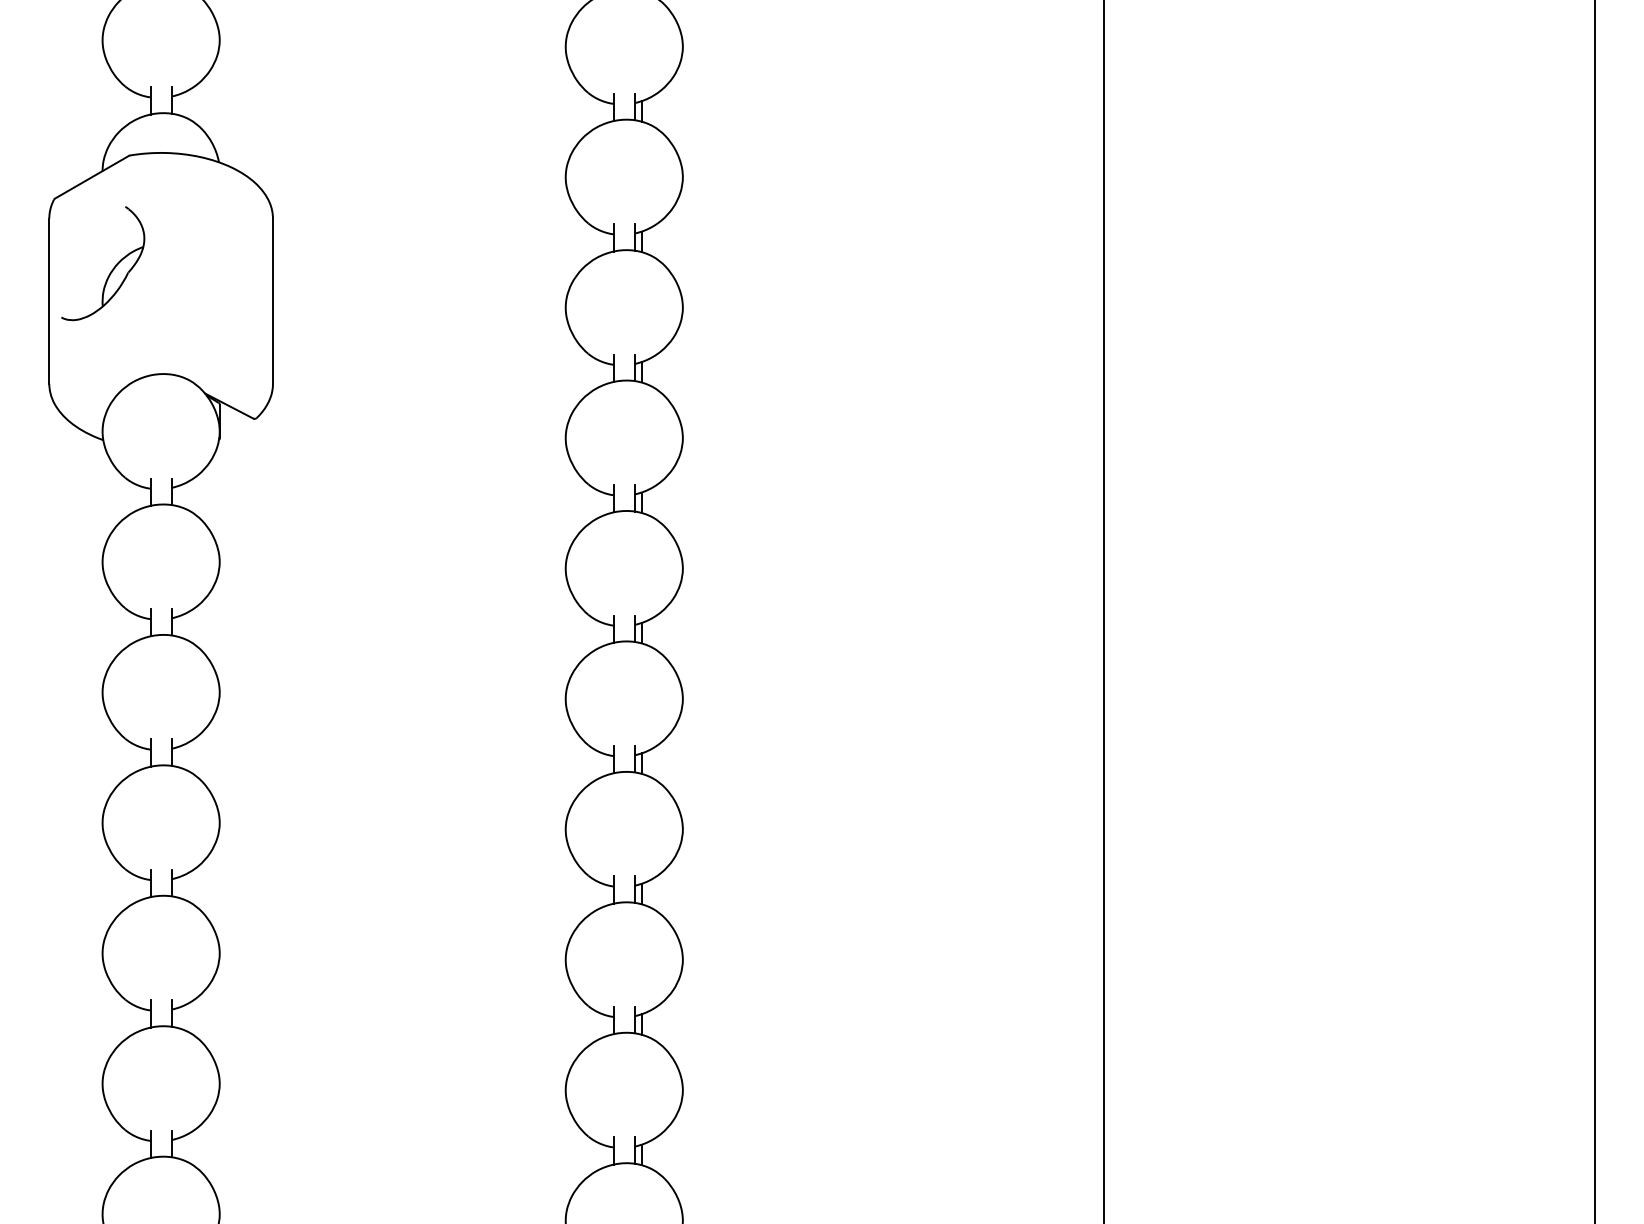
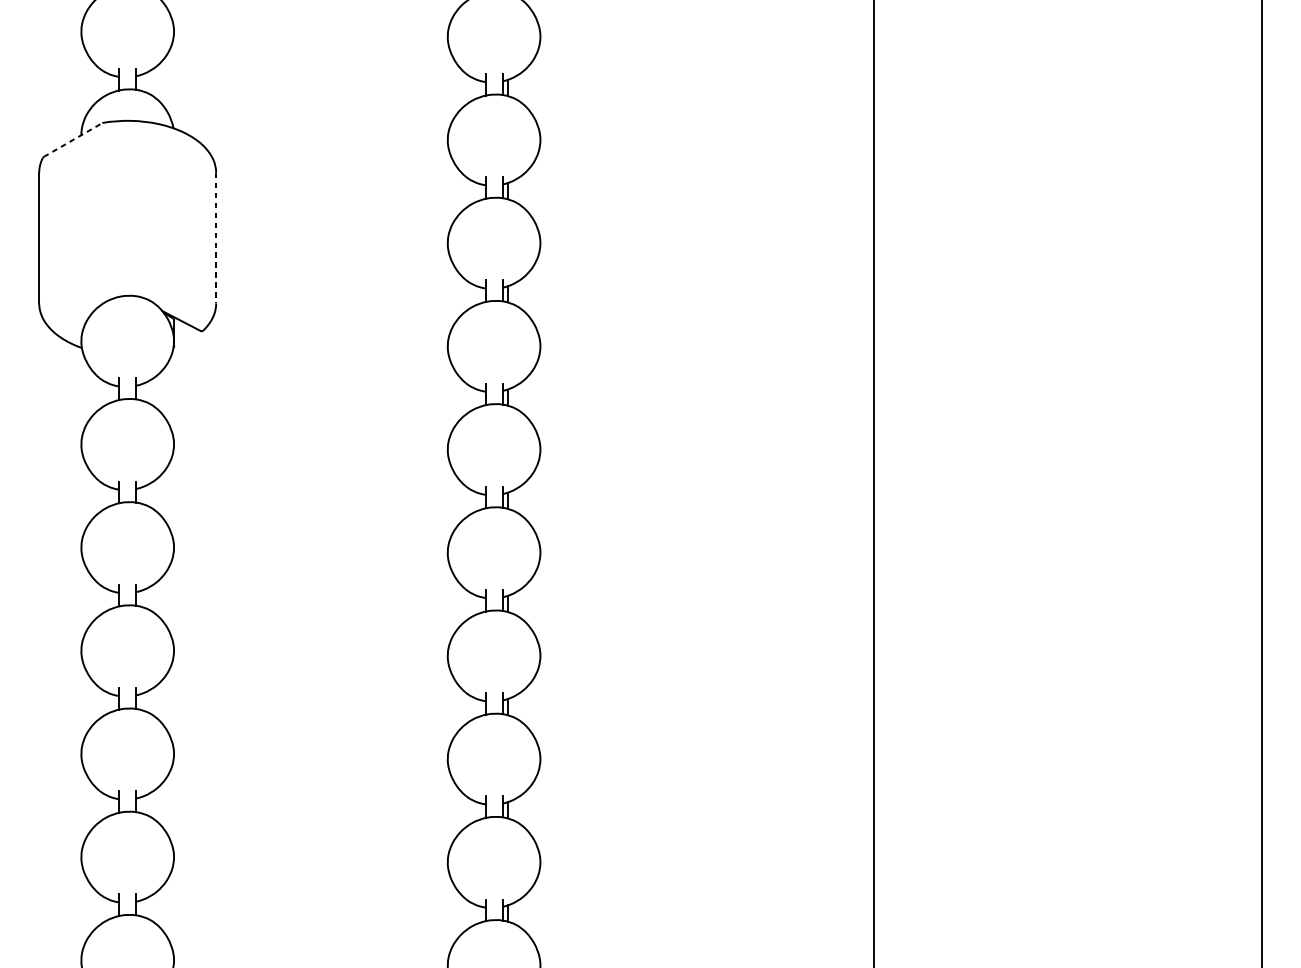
line: (92, 177) -> (73, 140), solid -> dashed
part: (112, 268) -> (89, 212), removed
line: (272, 301) -> (215, 238), solid -> dashed

